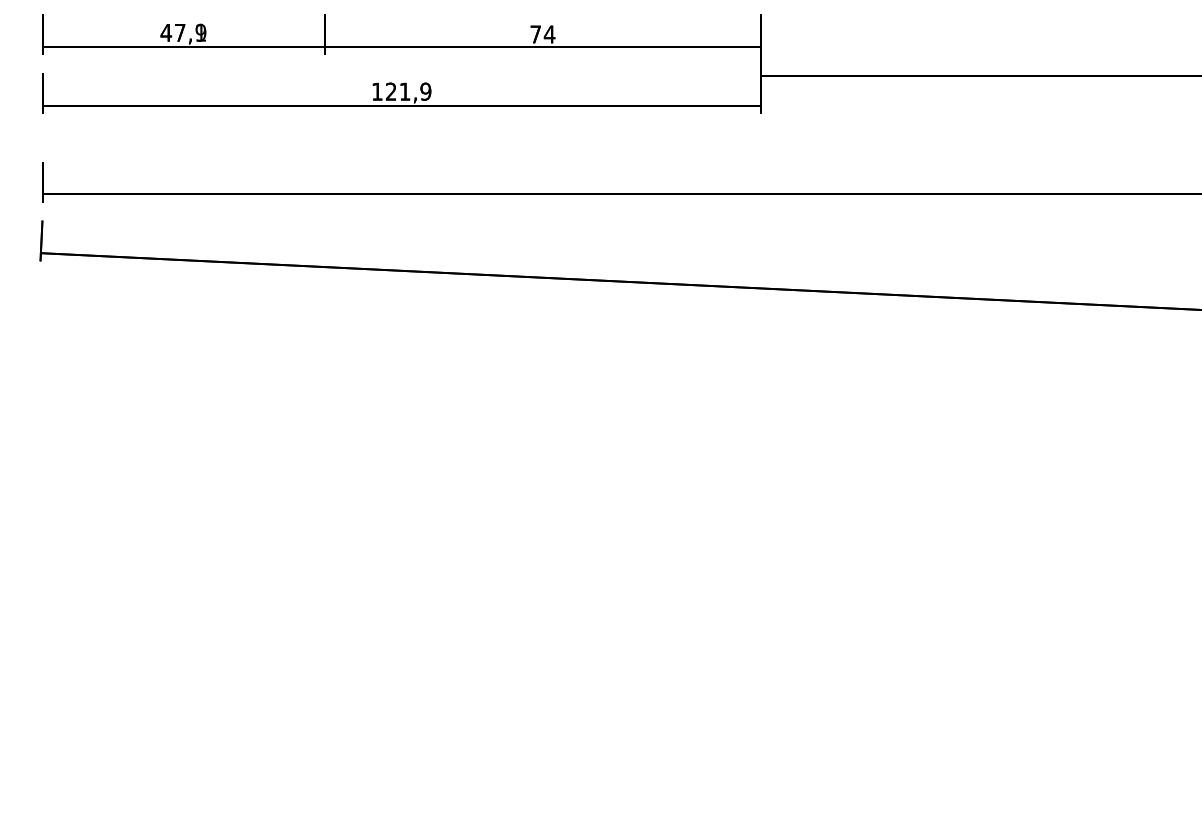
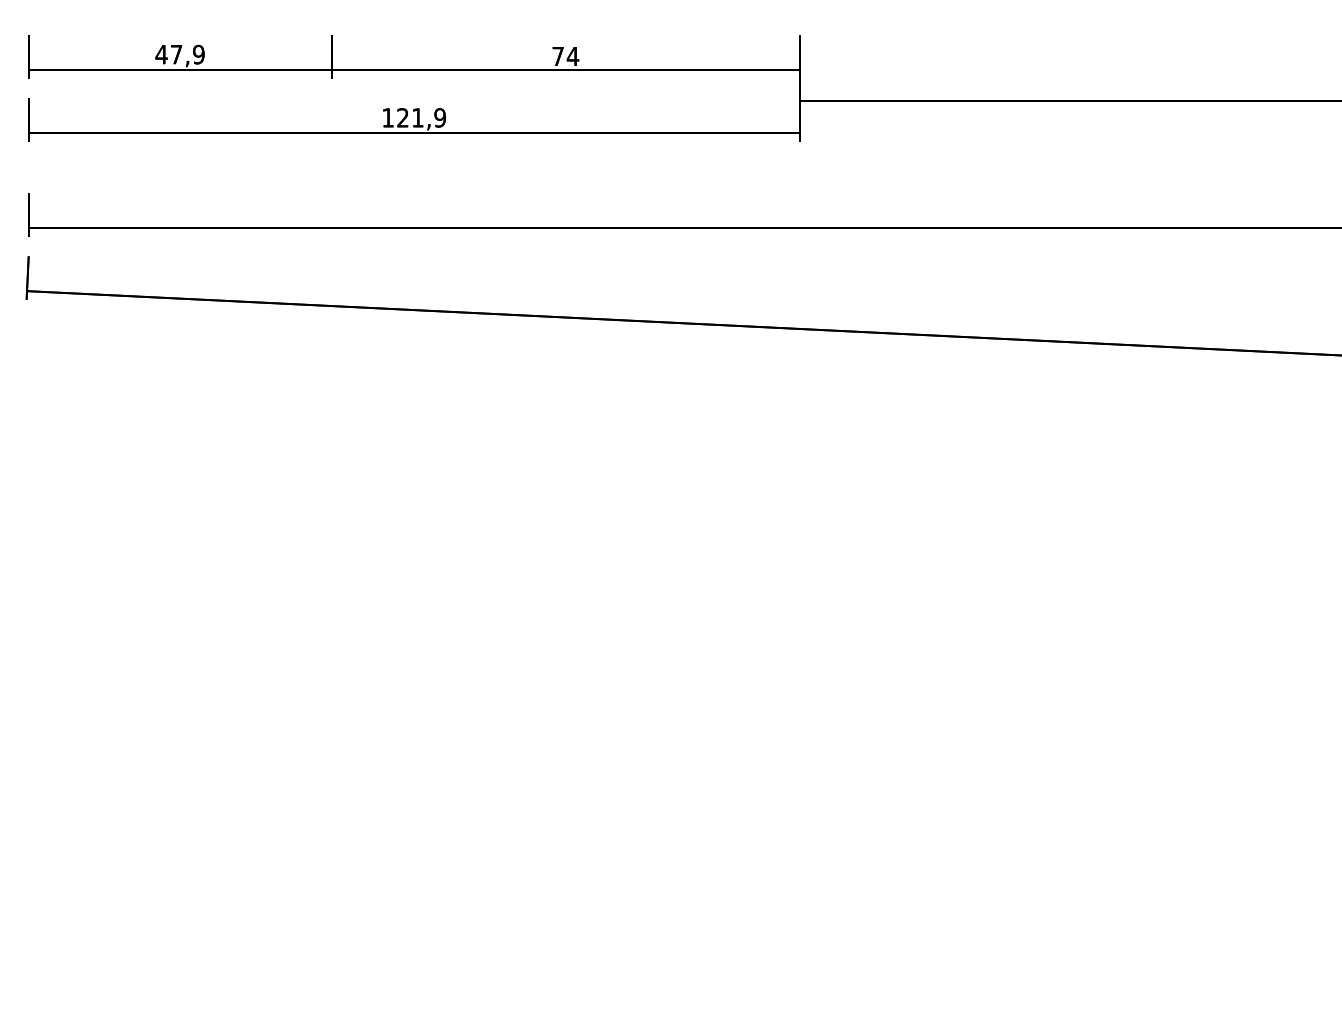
text: (200, 32) -> (198, 54), 47,1 -> 47,9

